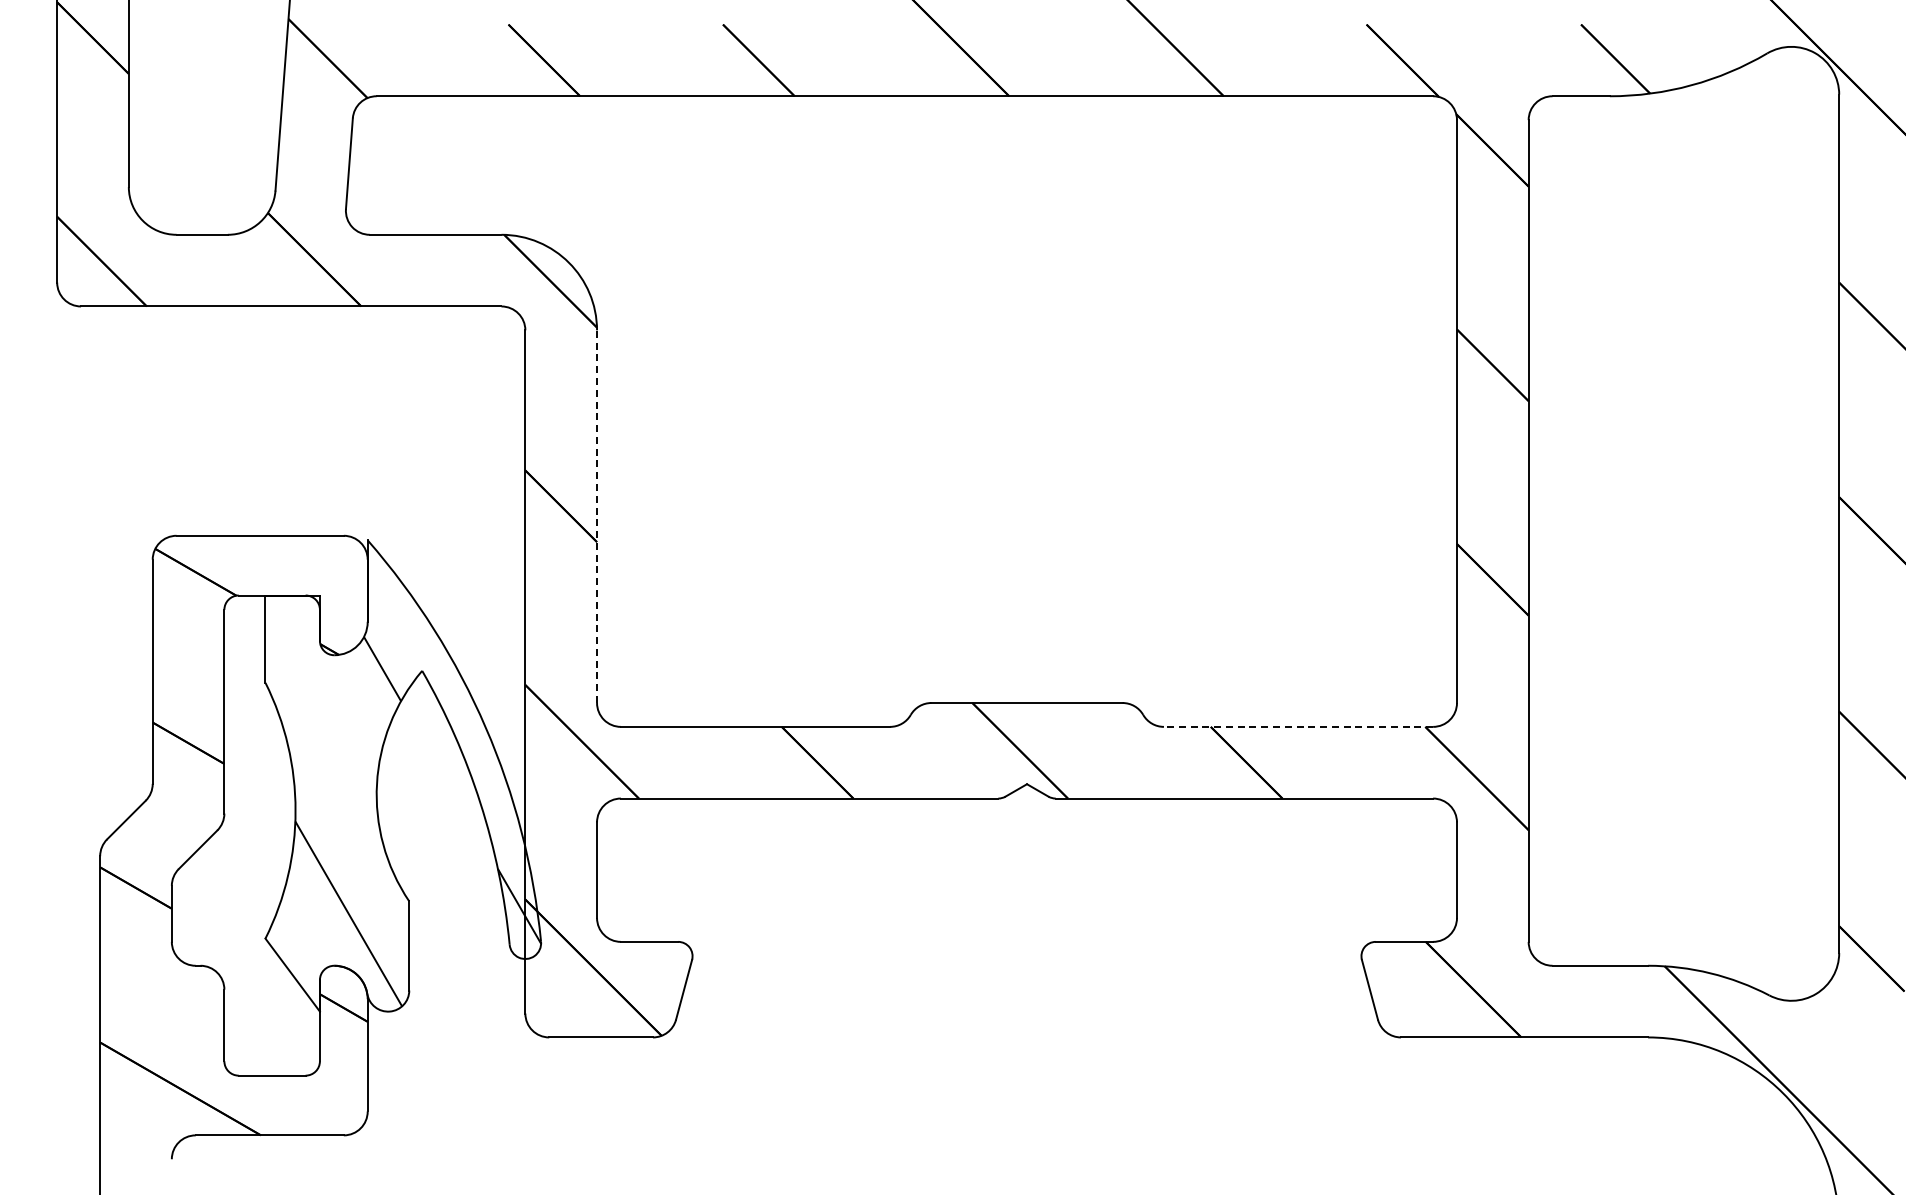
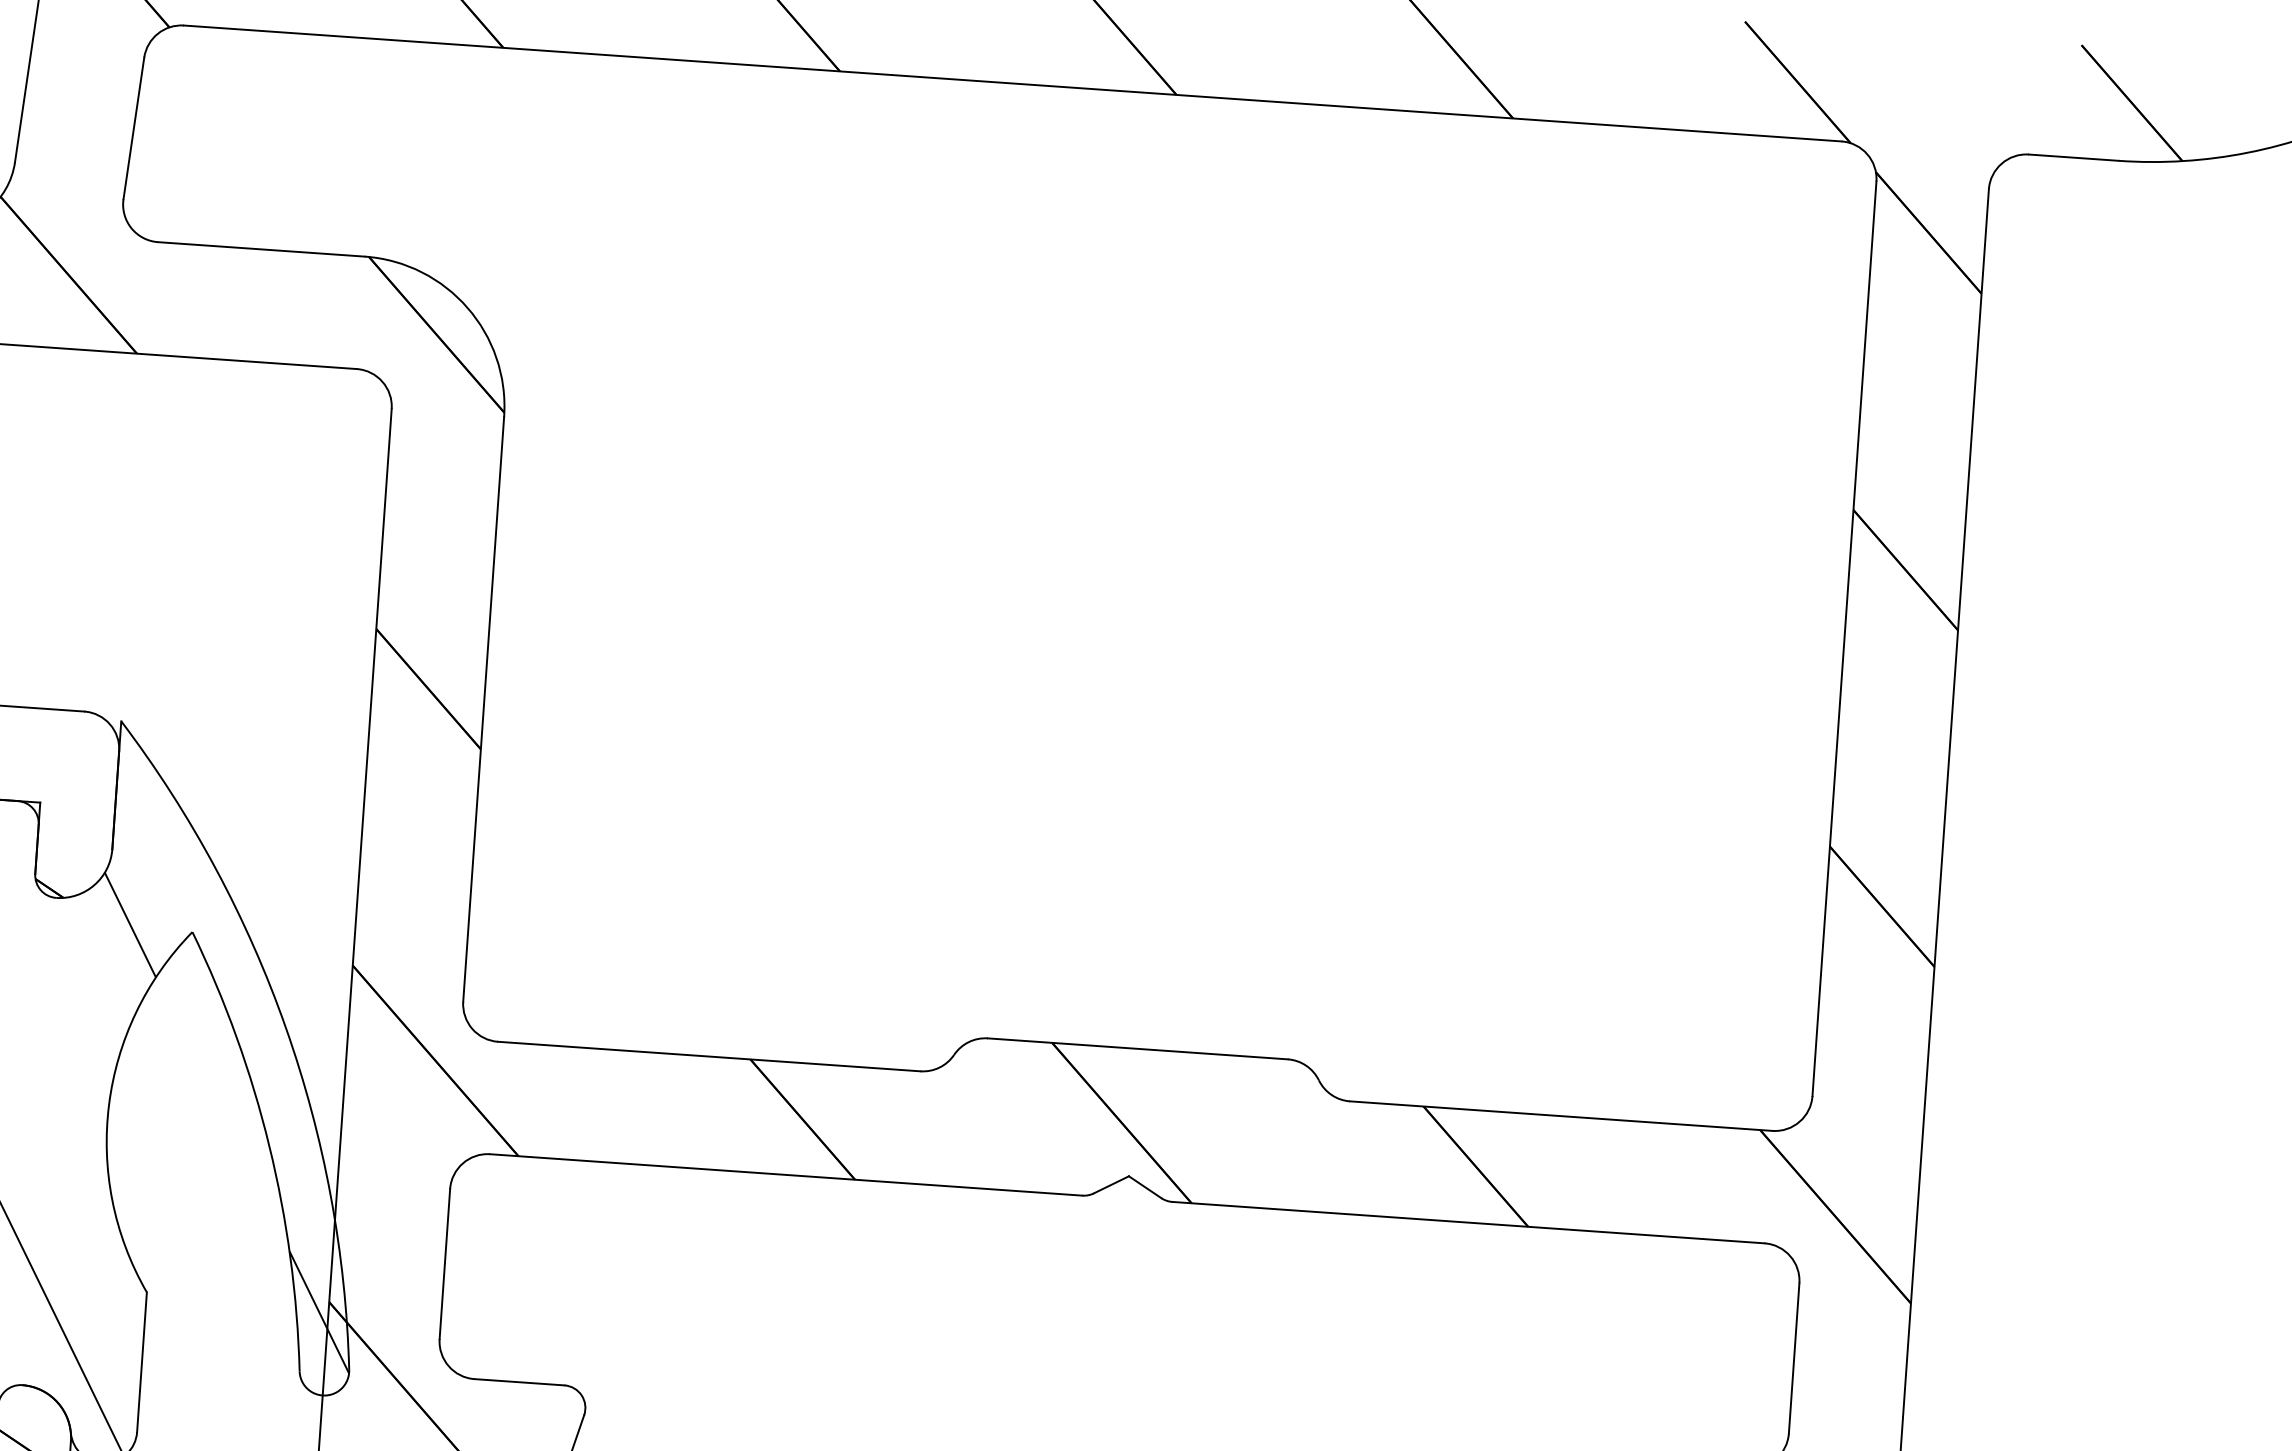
line: (597, 516) -> (484, 709), dashed -> solid
line: (1298, 726) -> (1561, 1115), dashed -> solid

